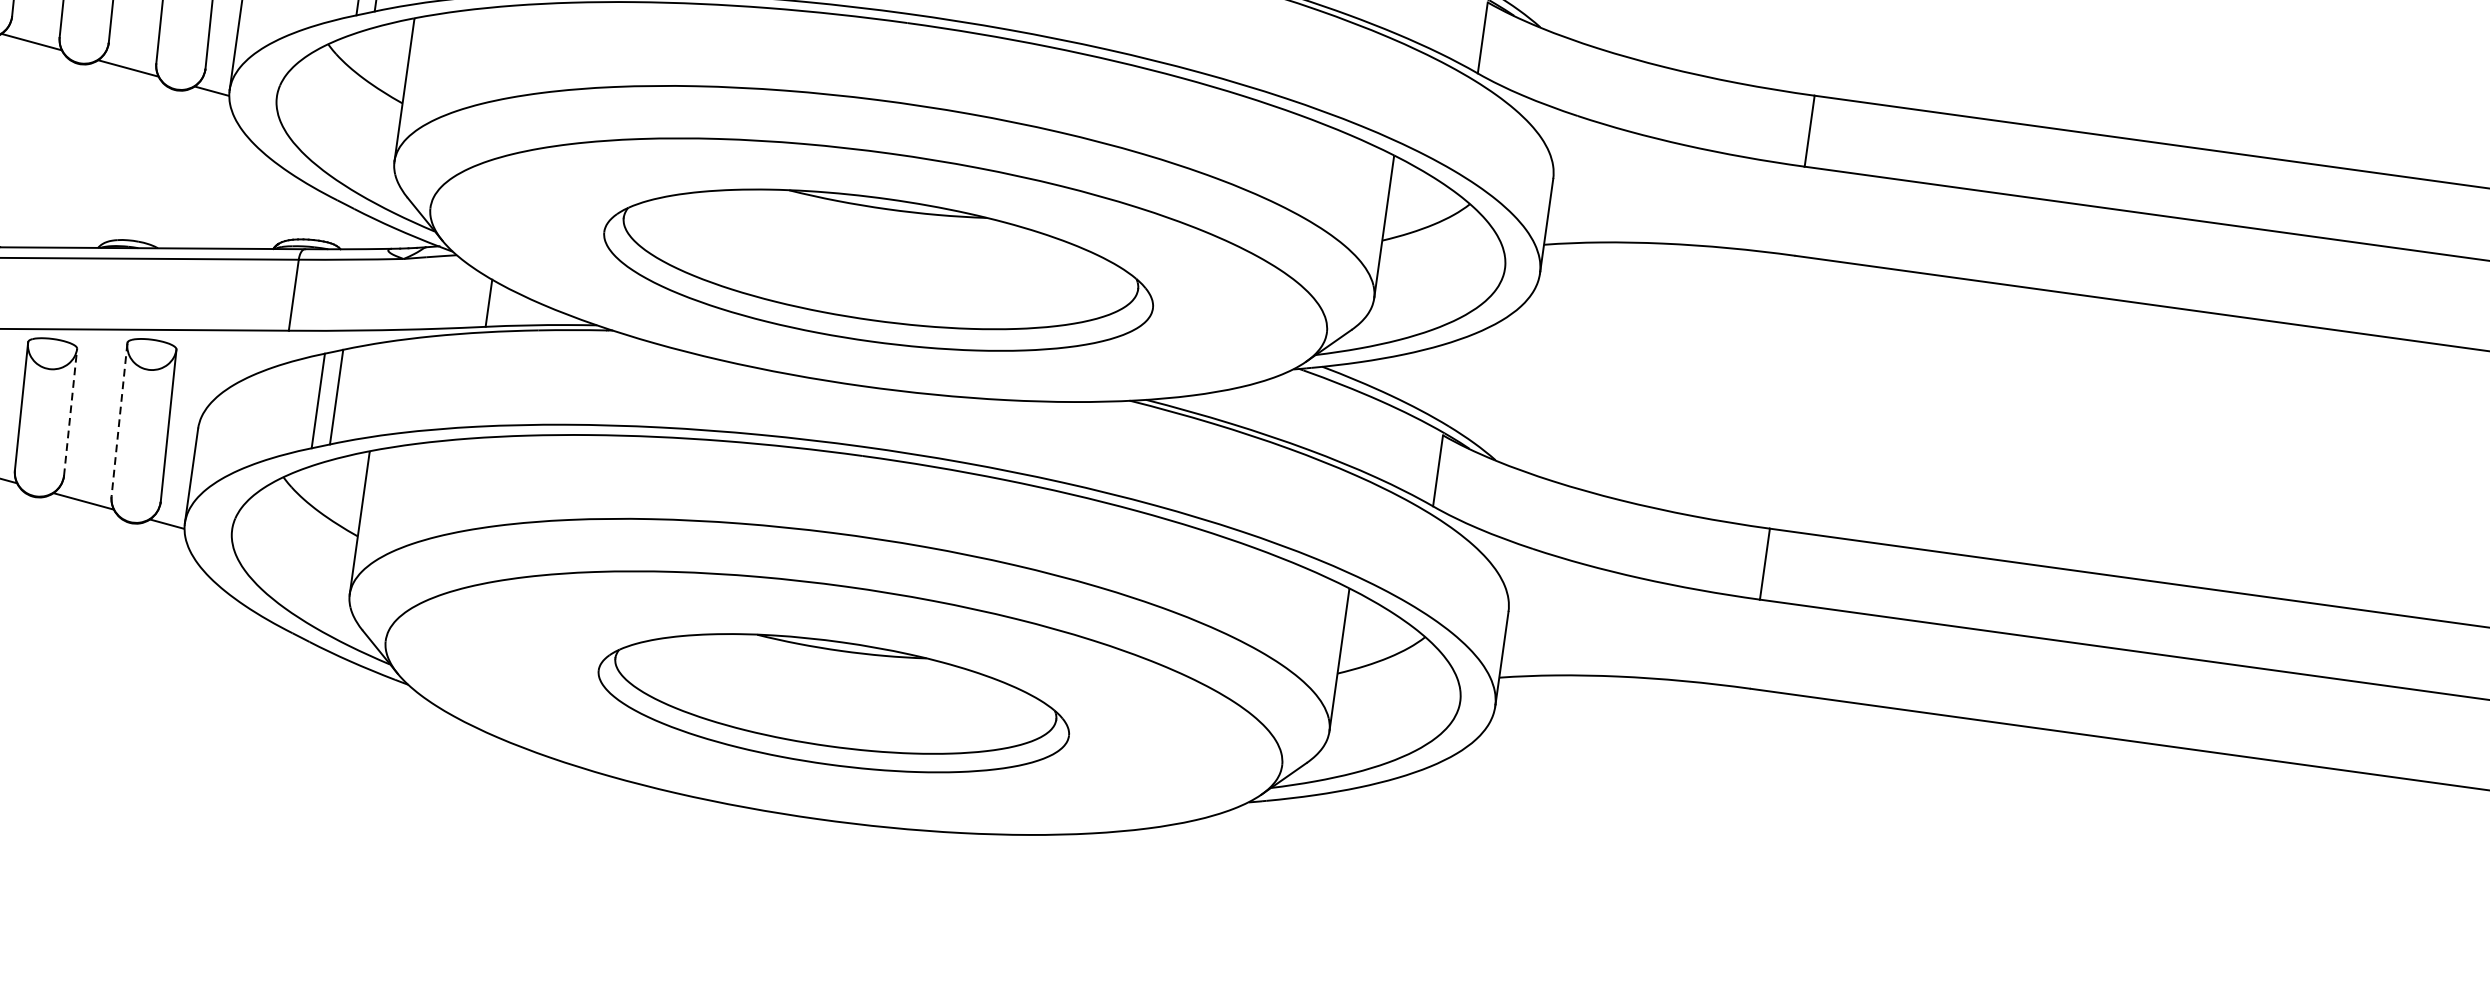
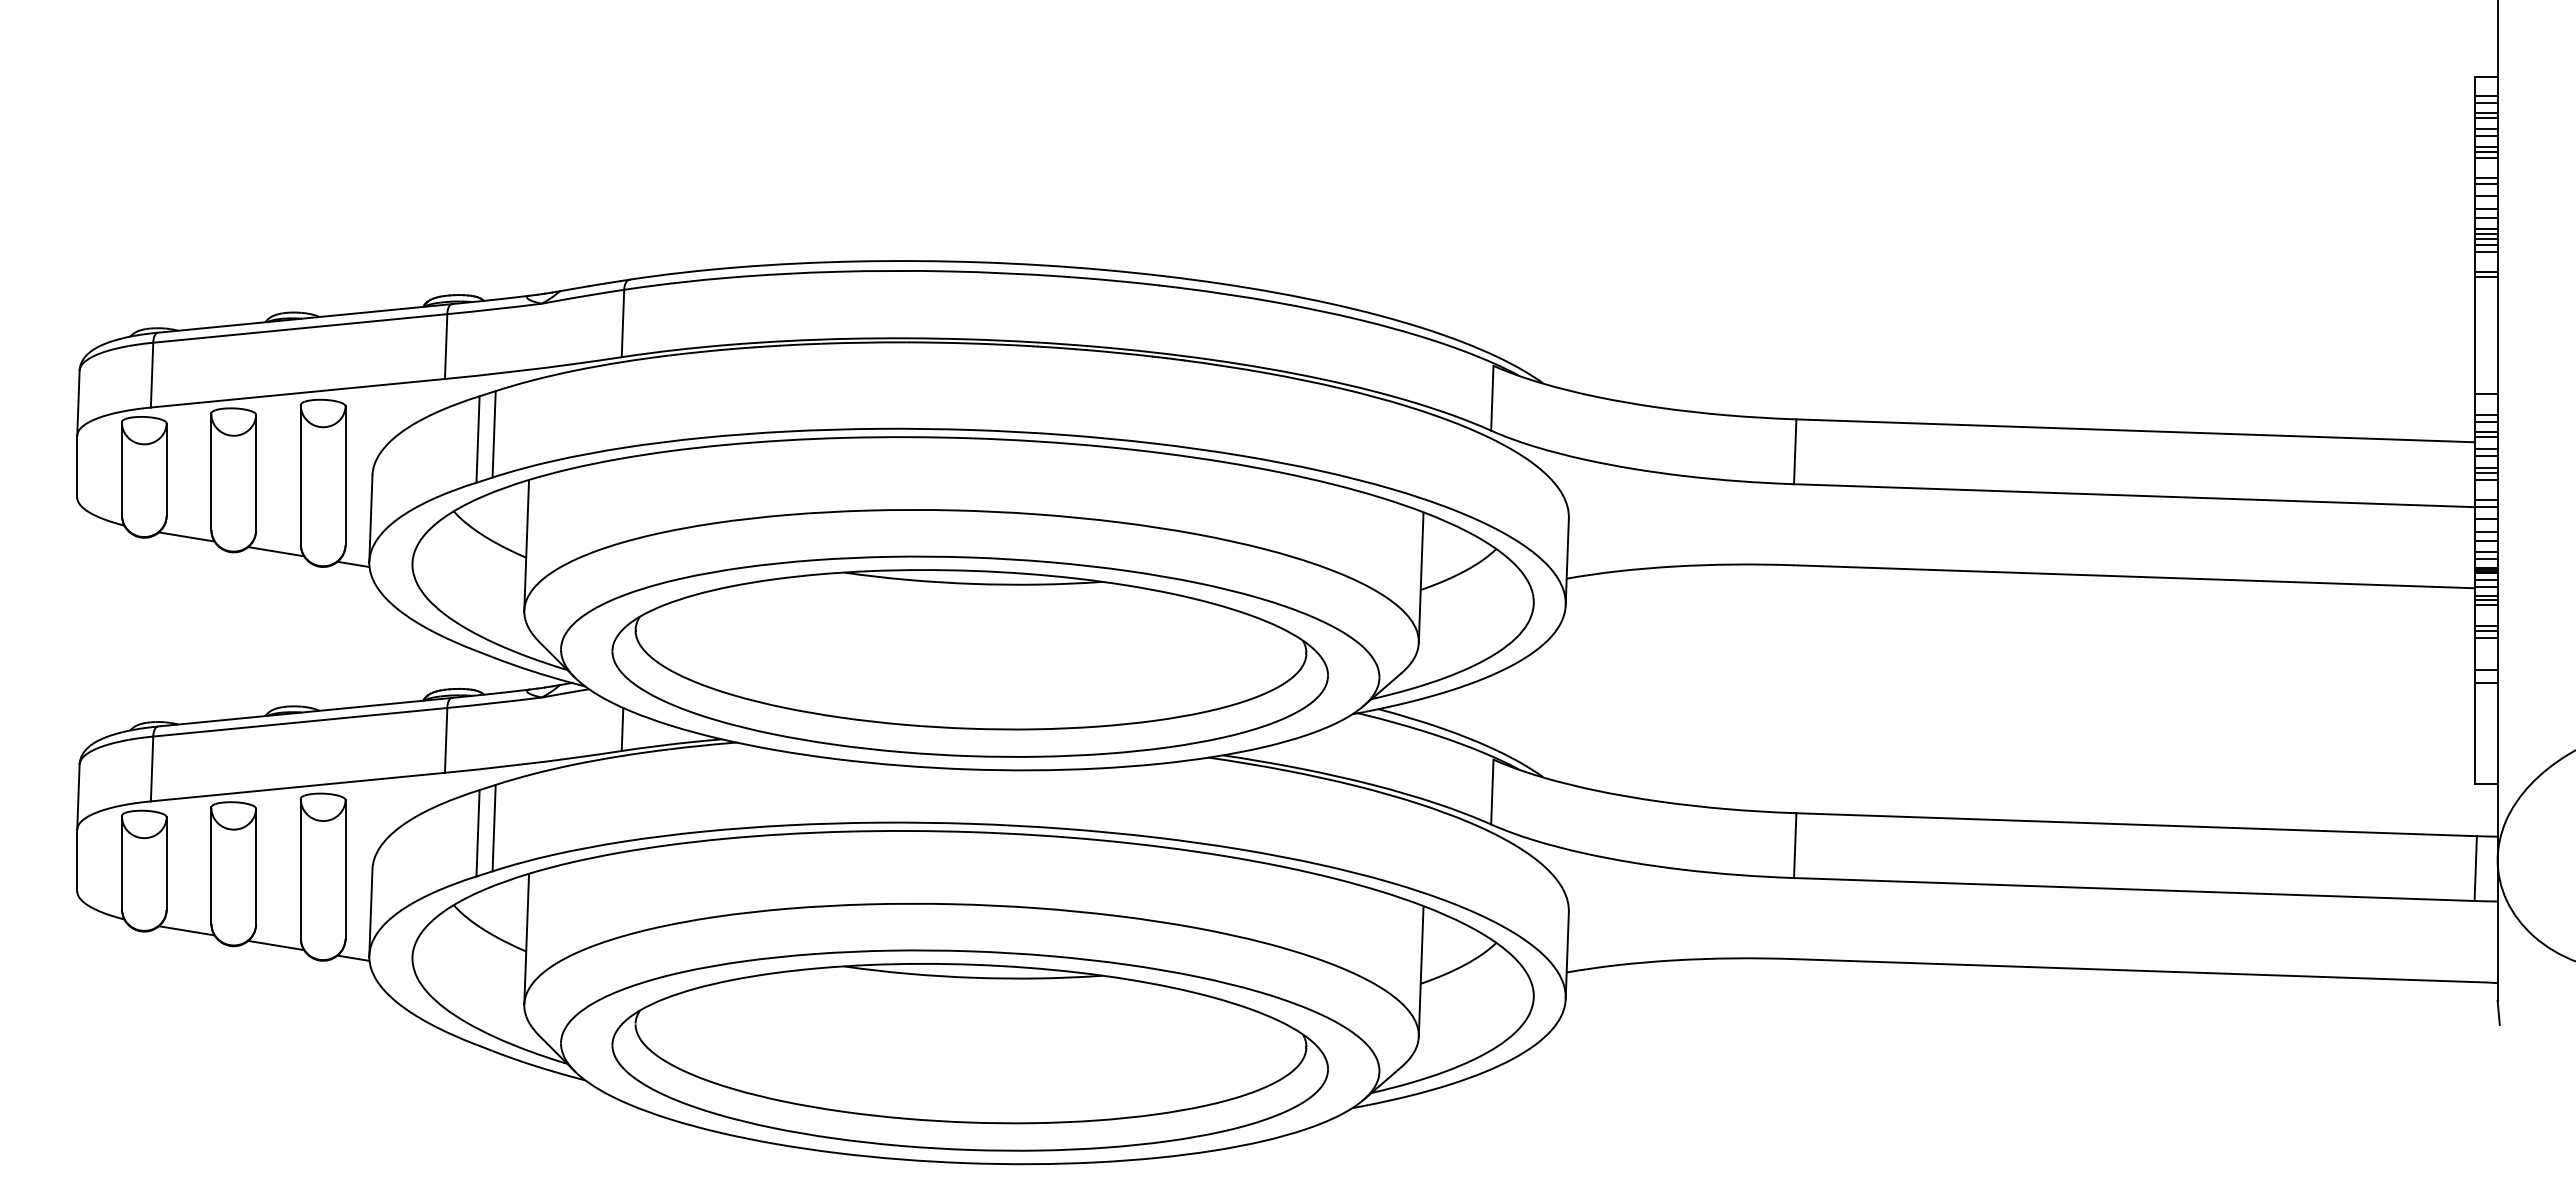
part: (877, 270) -> (969, 663), size x1.43
line: (70, 412) -> (256, 866), dashed -> solid
line: (119, 419) -> (300, 868), dashed -> solid
part: (833, 703) -> (969, 1057), size x1.67

